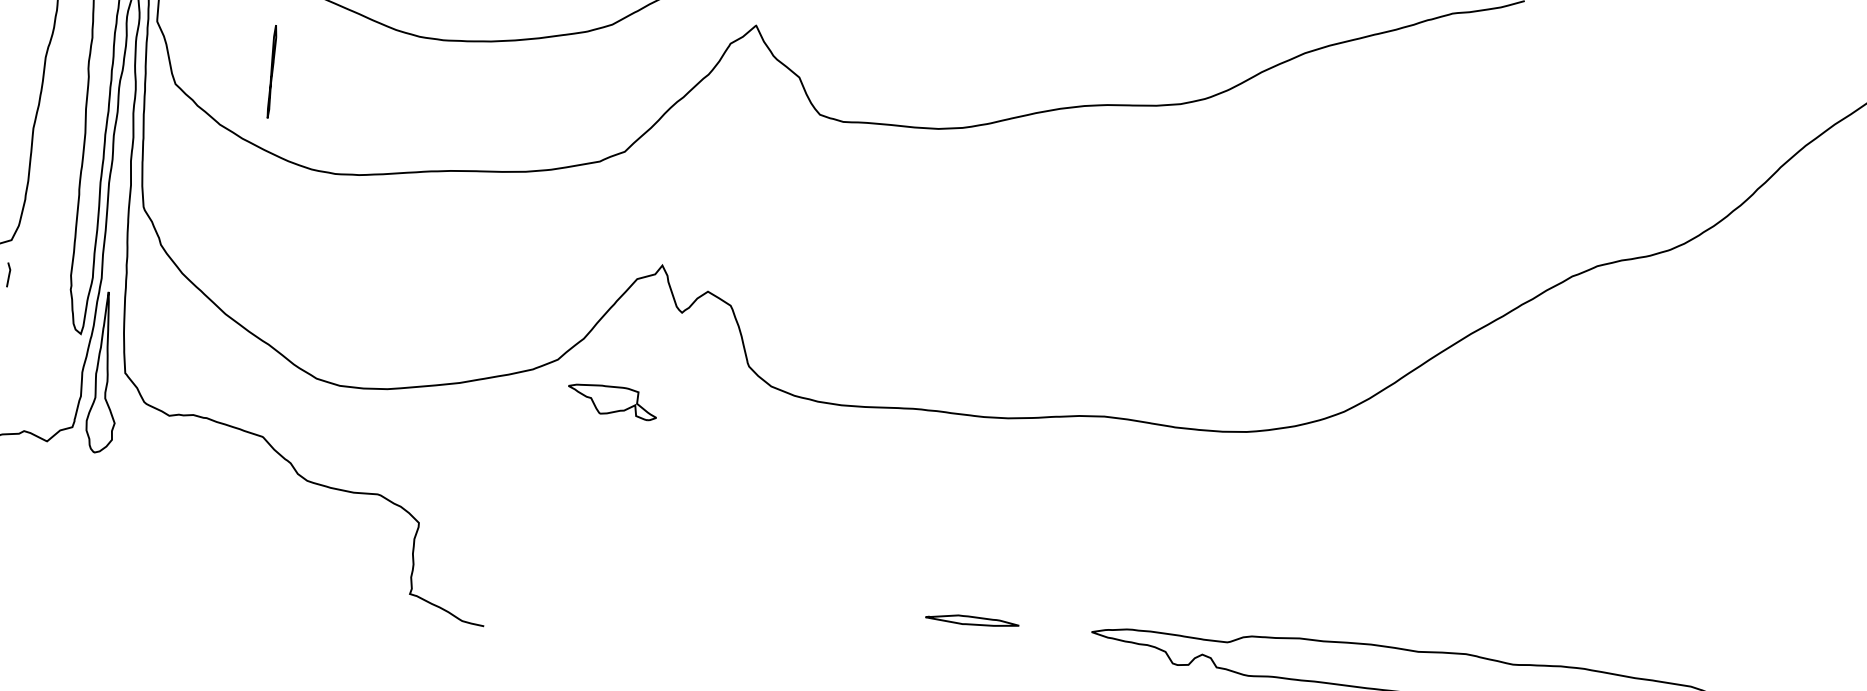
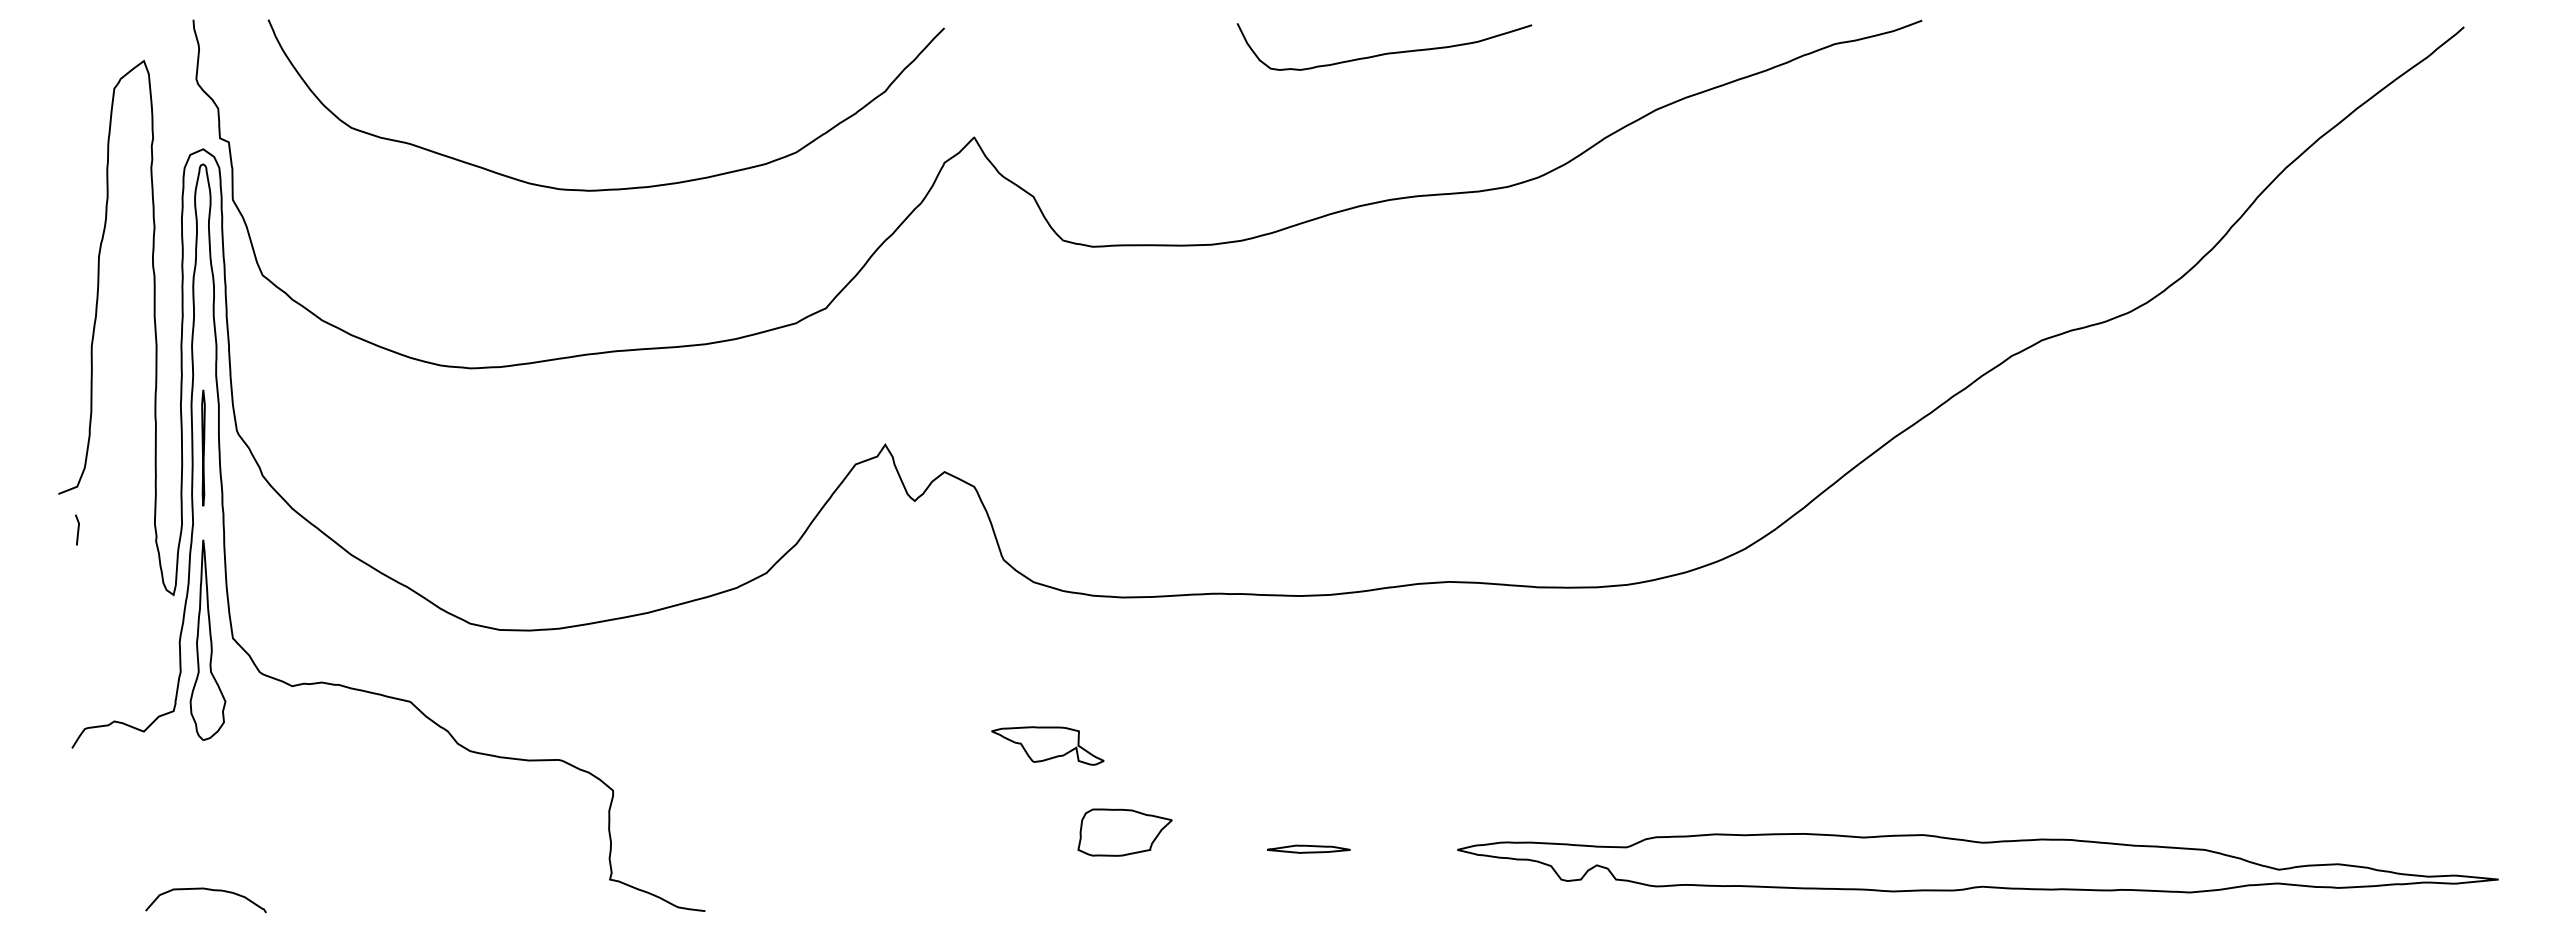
line: (272, 71) -> (203, 447), moved
part: (612, 401) -> (1047, 745), moved
curve: (86, 573) -> (207, 890), added
part: (825, 593) -> (1124, 832), added
part: (972, 620) -> (1308, 848), size x0.71

